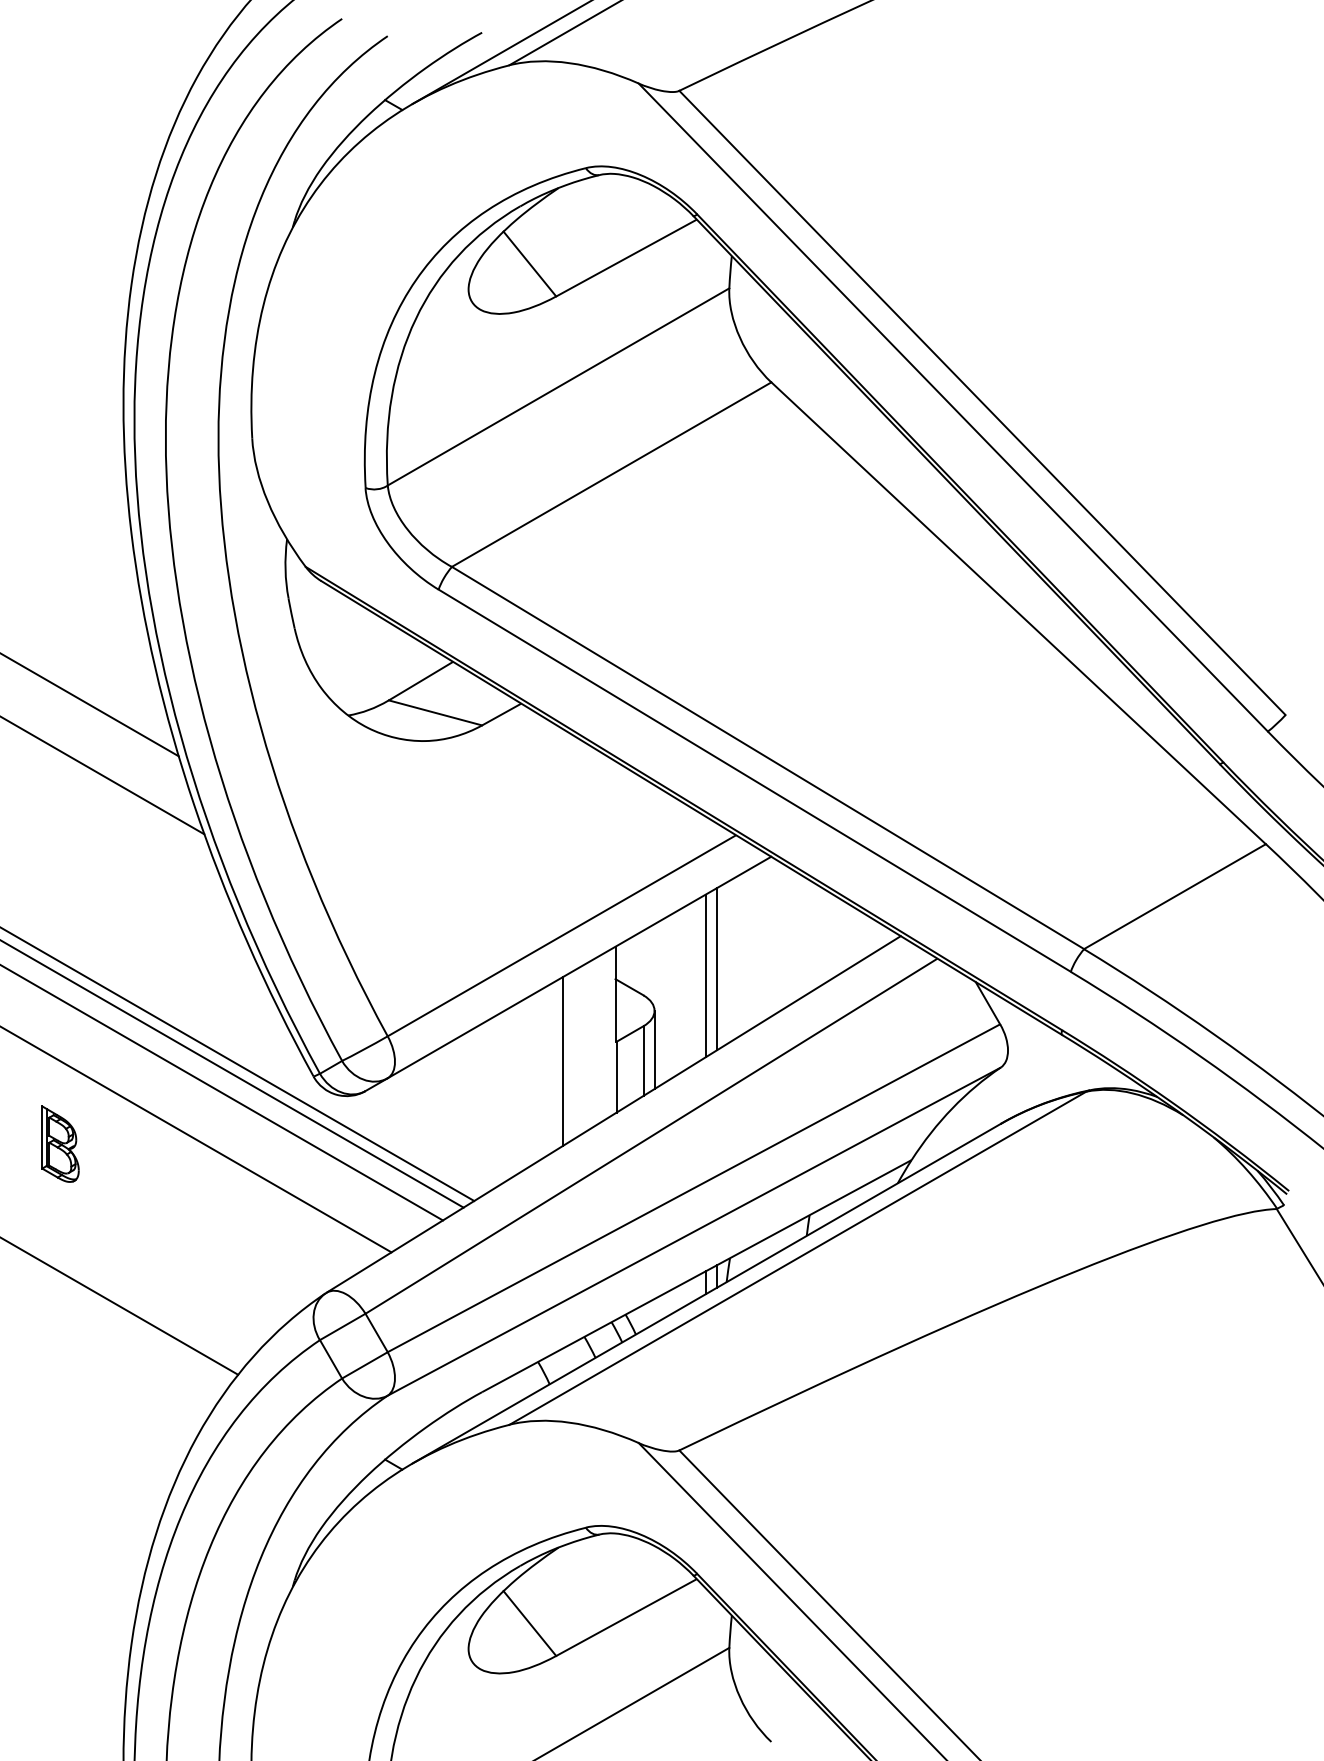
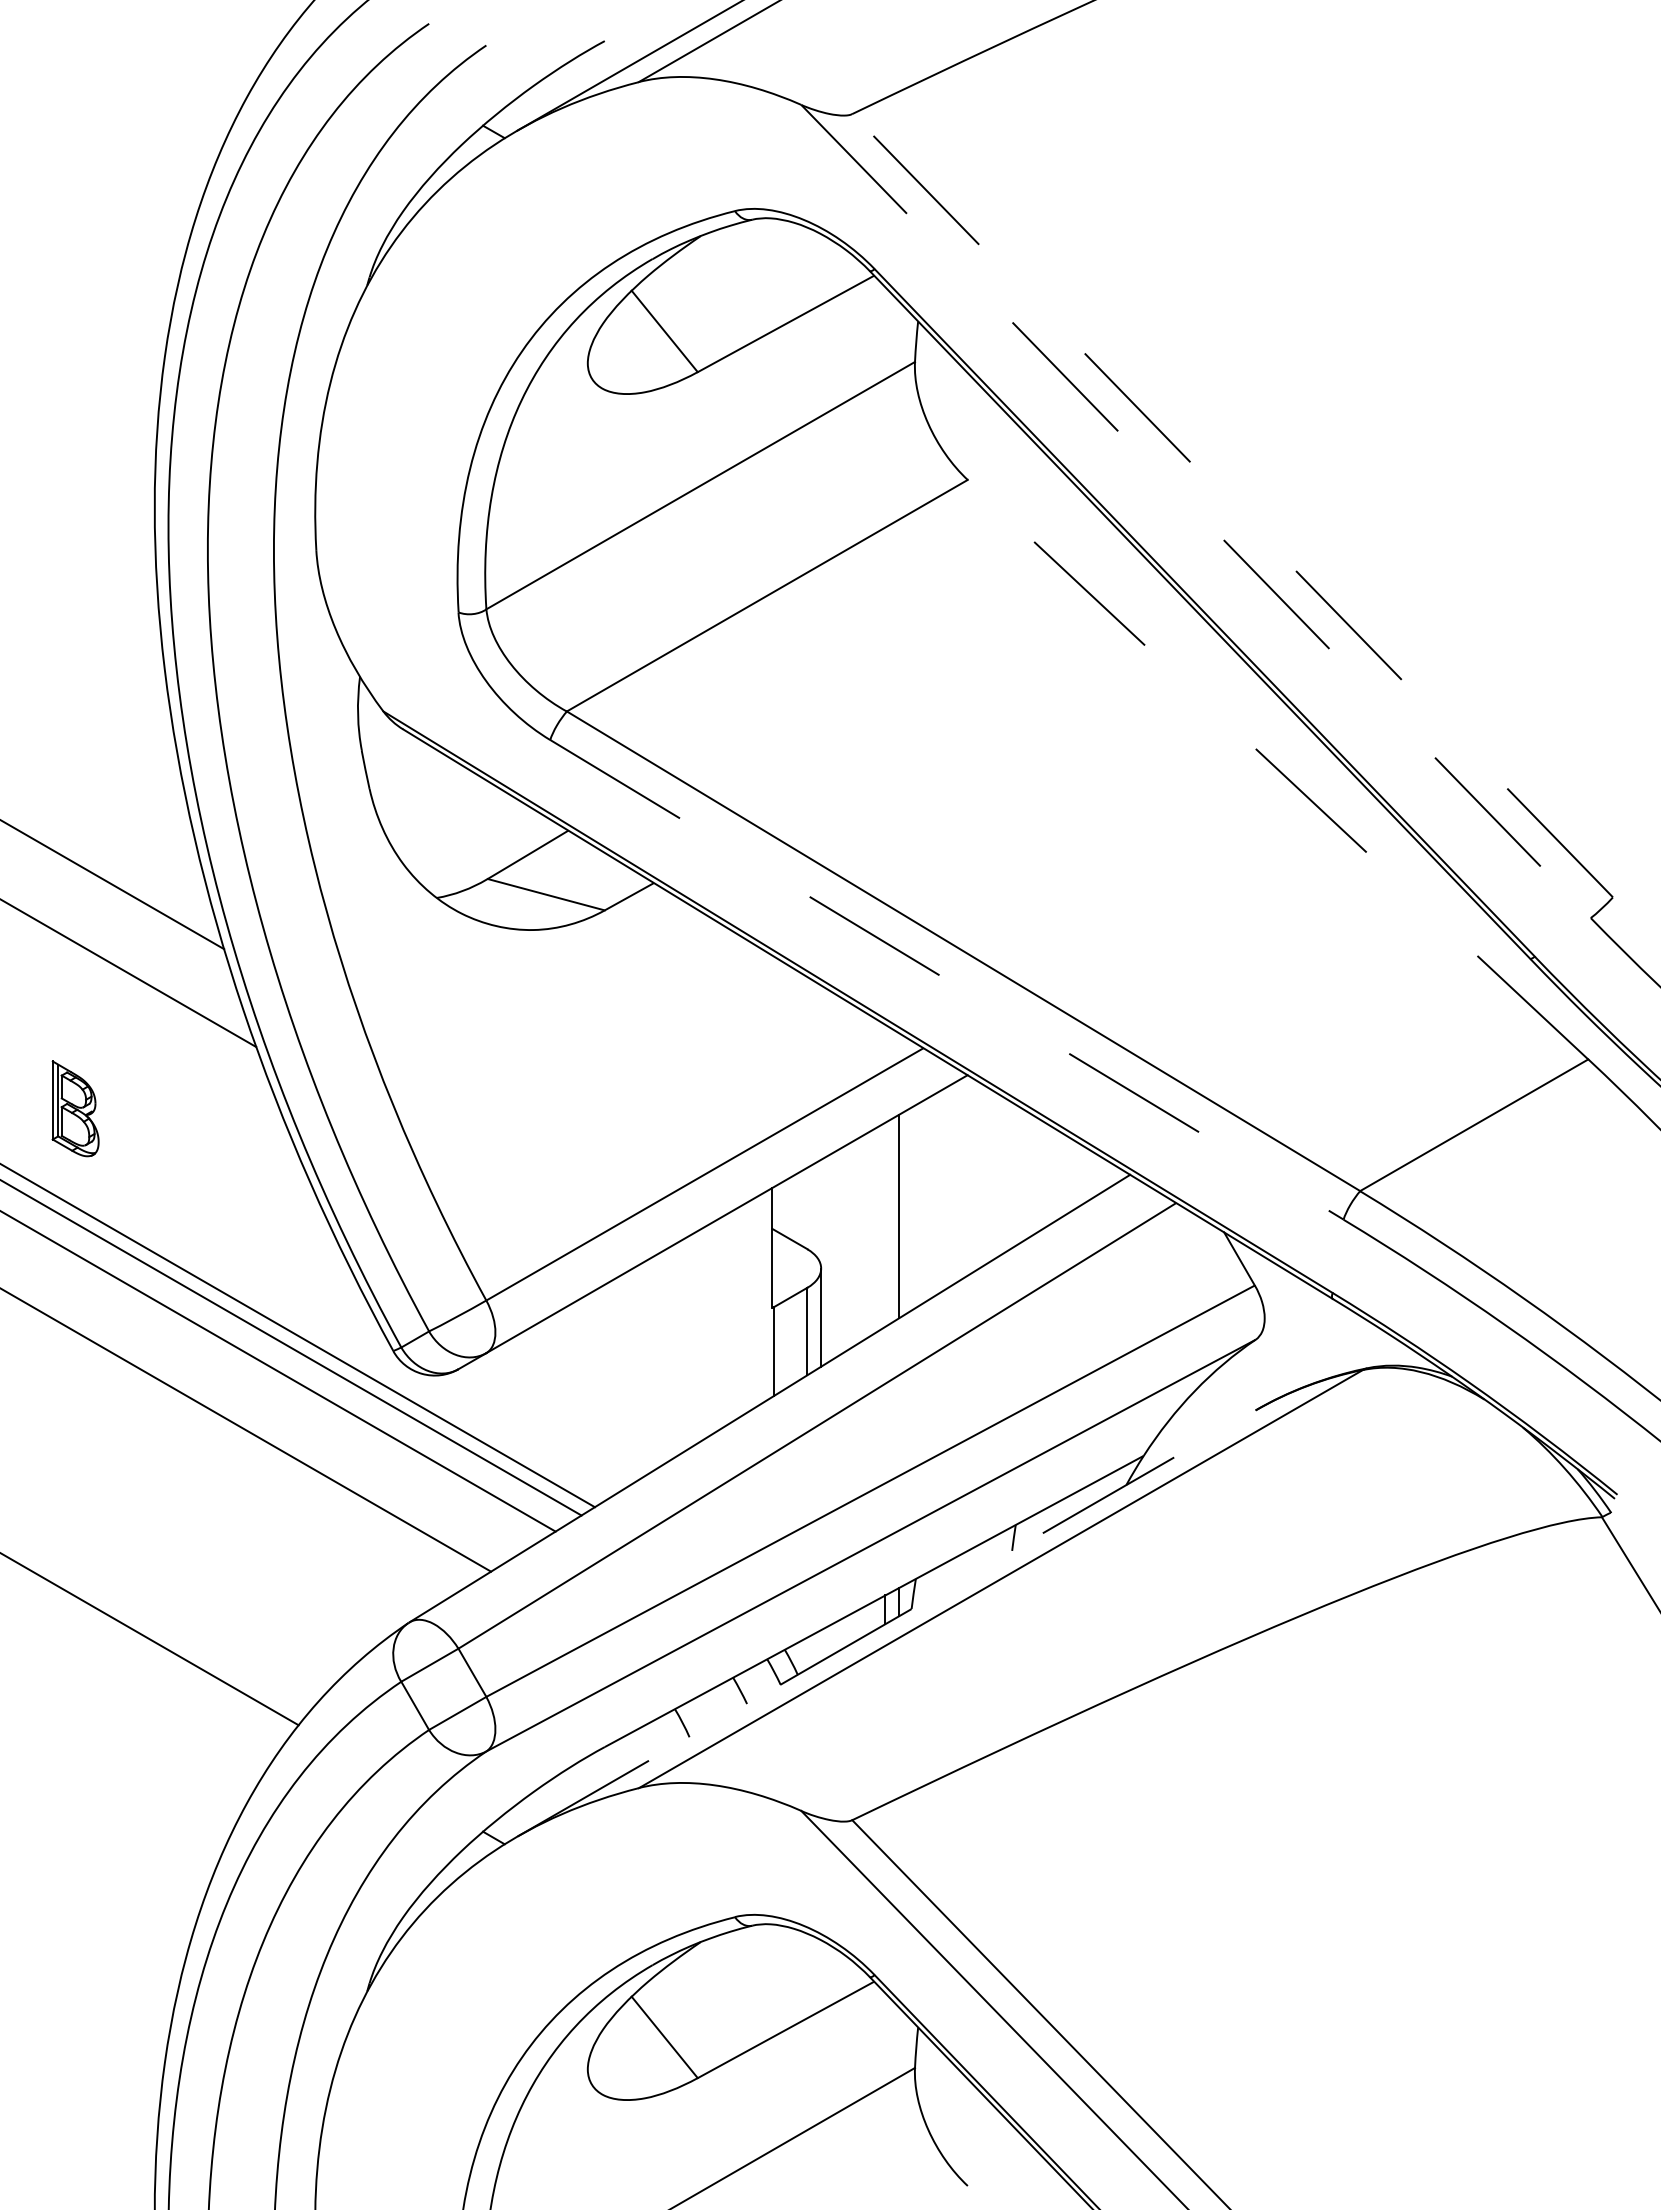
line: (982, 402) -> (1232, 505), solid -> dashed
line: (953, 407) -> (1196, 511), solid -> dashed
line: (1019, 613) -> (1278, 769), solid -> dashed
line: (754, 780) -> (946, 979), solid -> dashed
line: (705, 975) -> (885, 1224), removed
line: (563, 1060) -> (706, 1331), removed
part: (60, 1143) -> (75, 1108), moved
line: (707, 1293) -> (887, 1623), solid -> dashed

